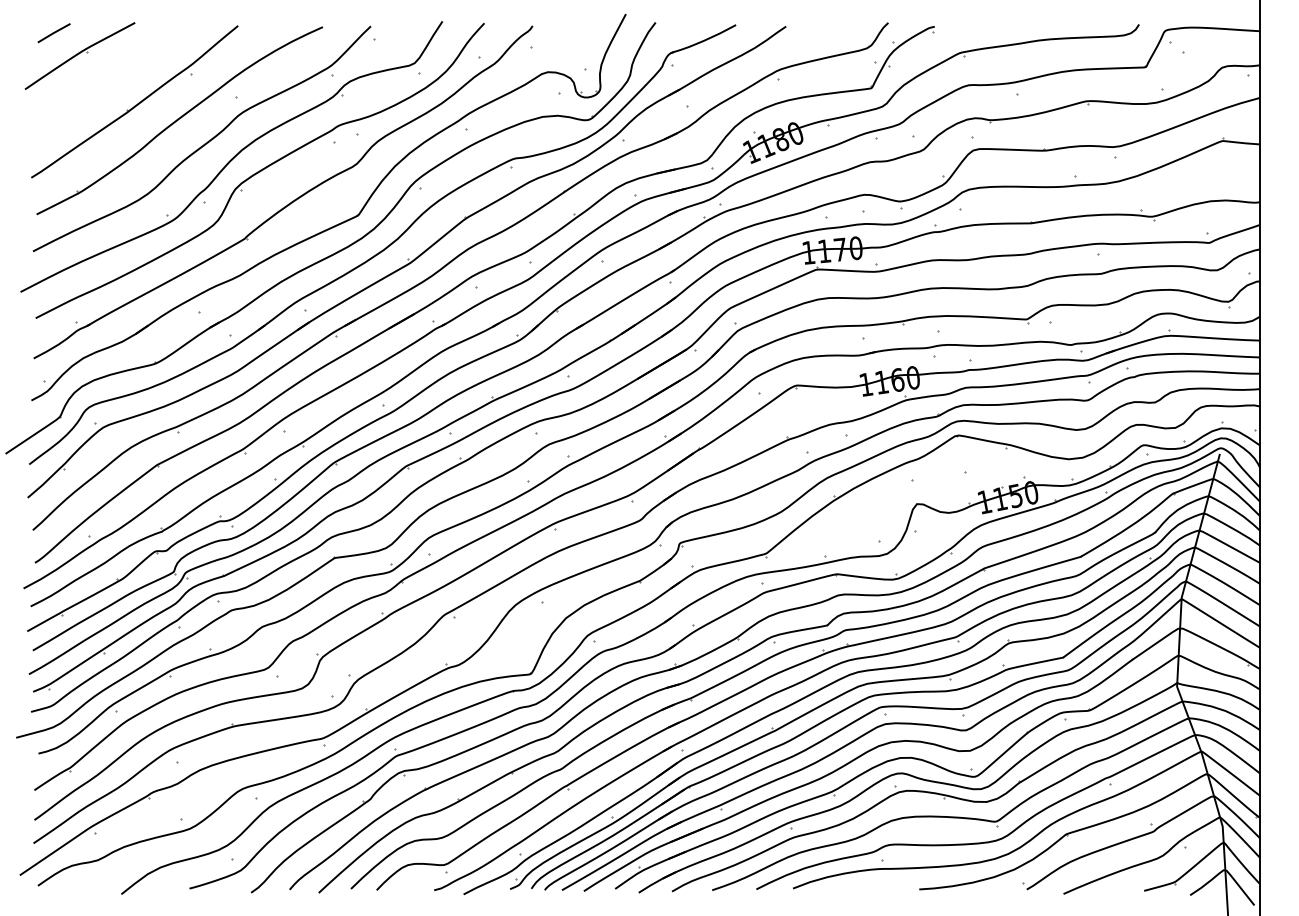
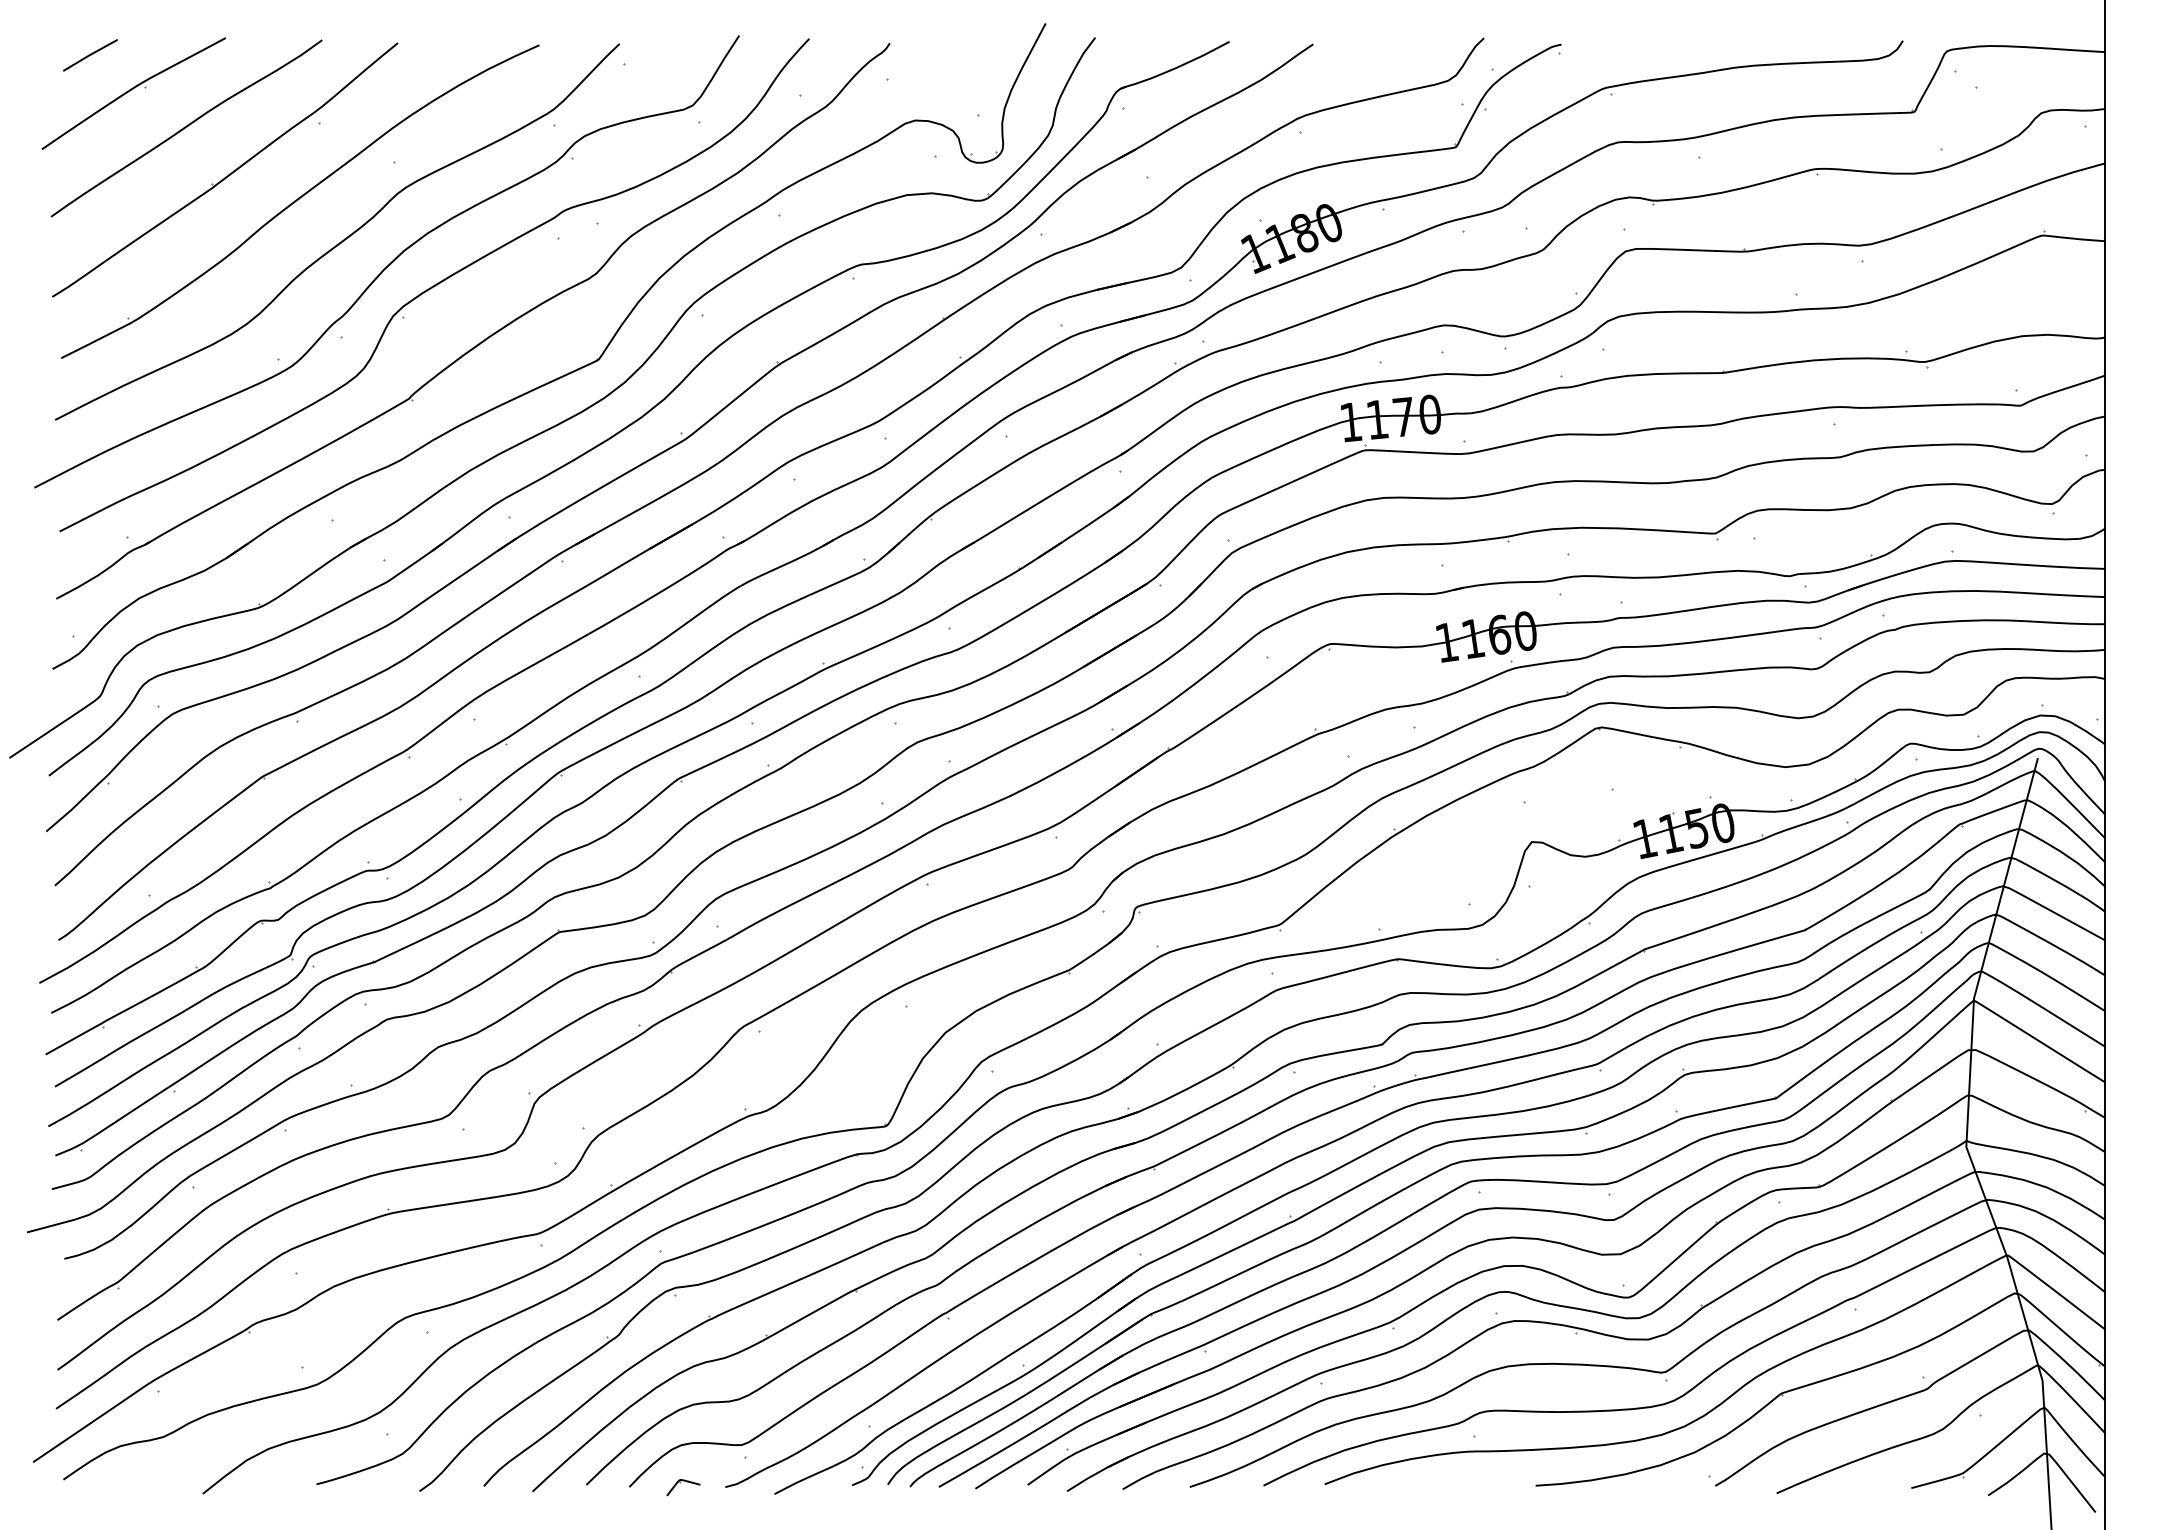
curve: (111, 76) -> (186, 127), added
part: (408, 890) -> (682, 1487), added

